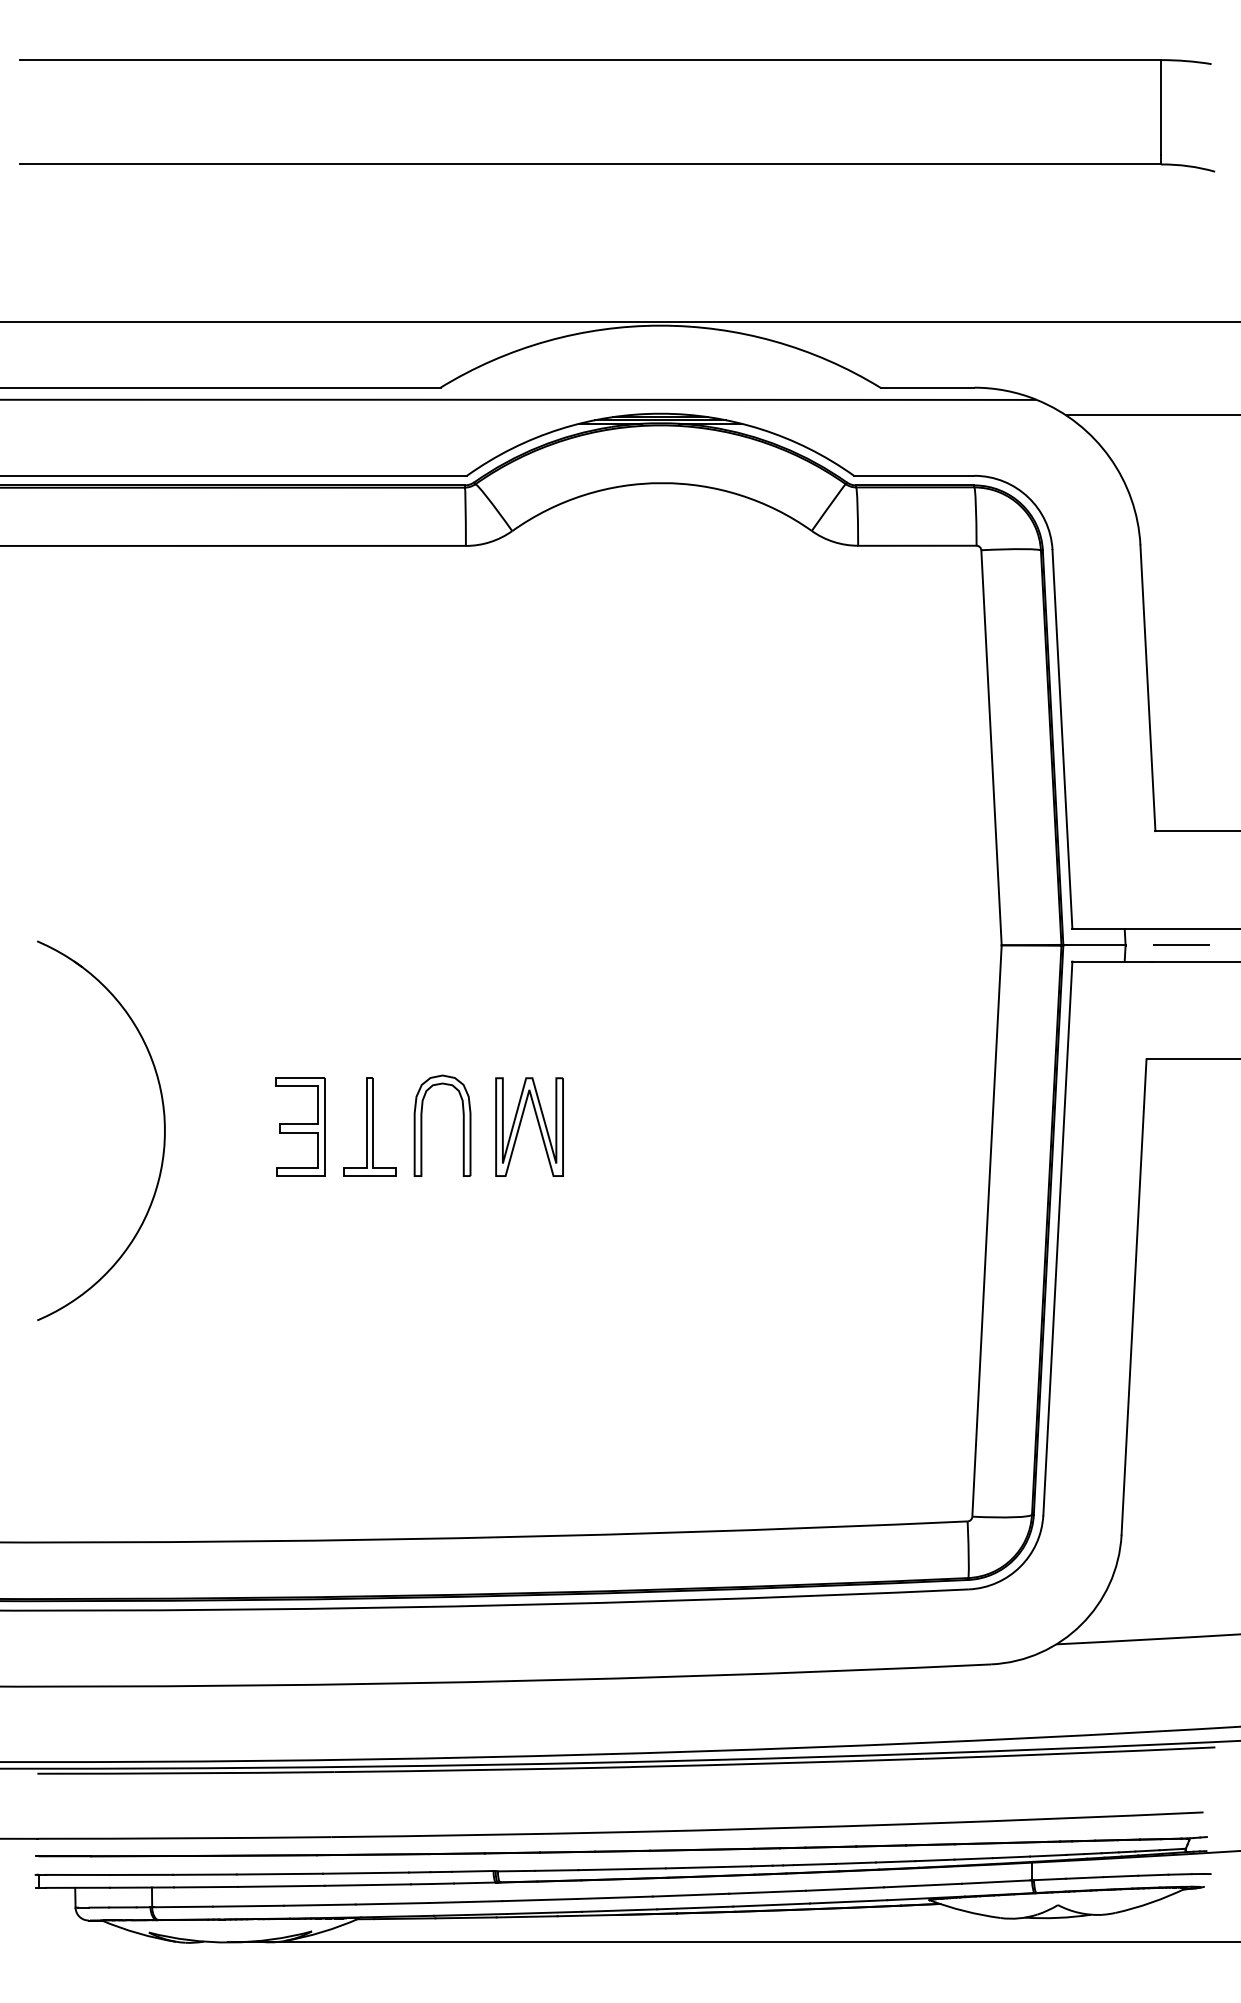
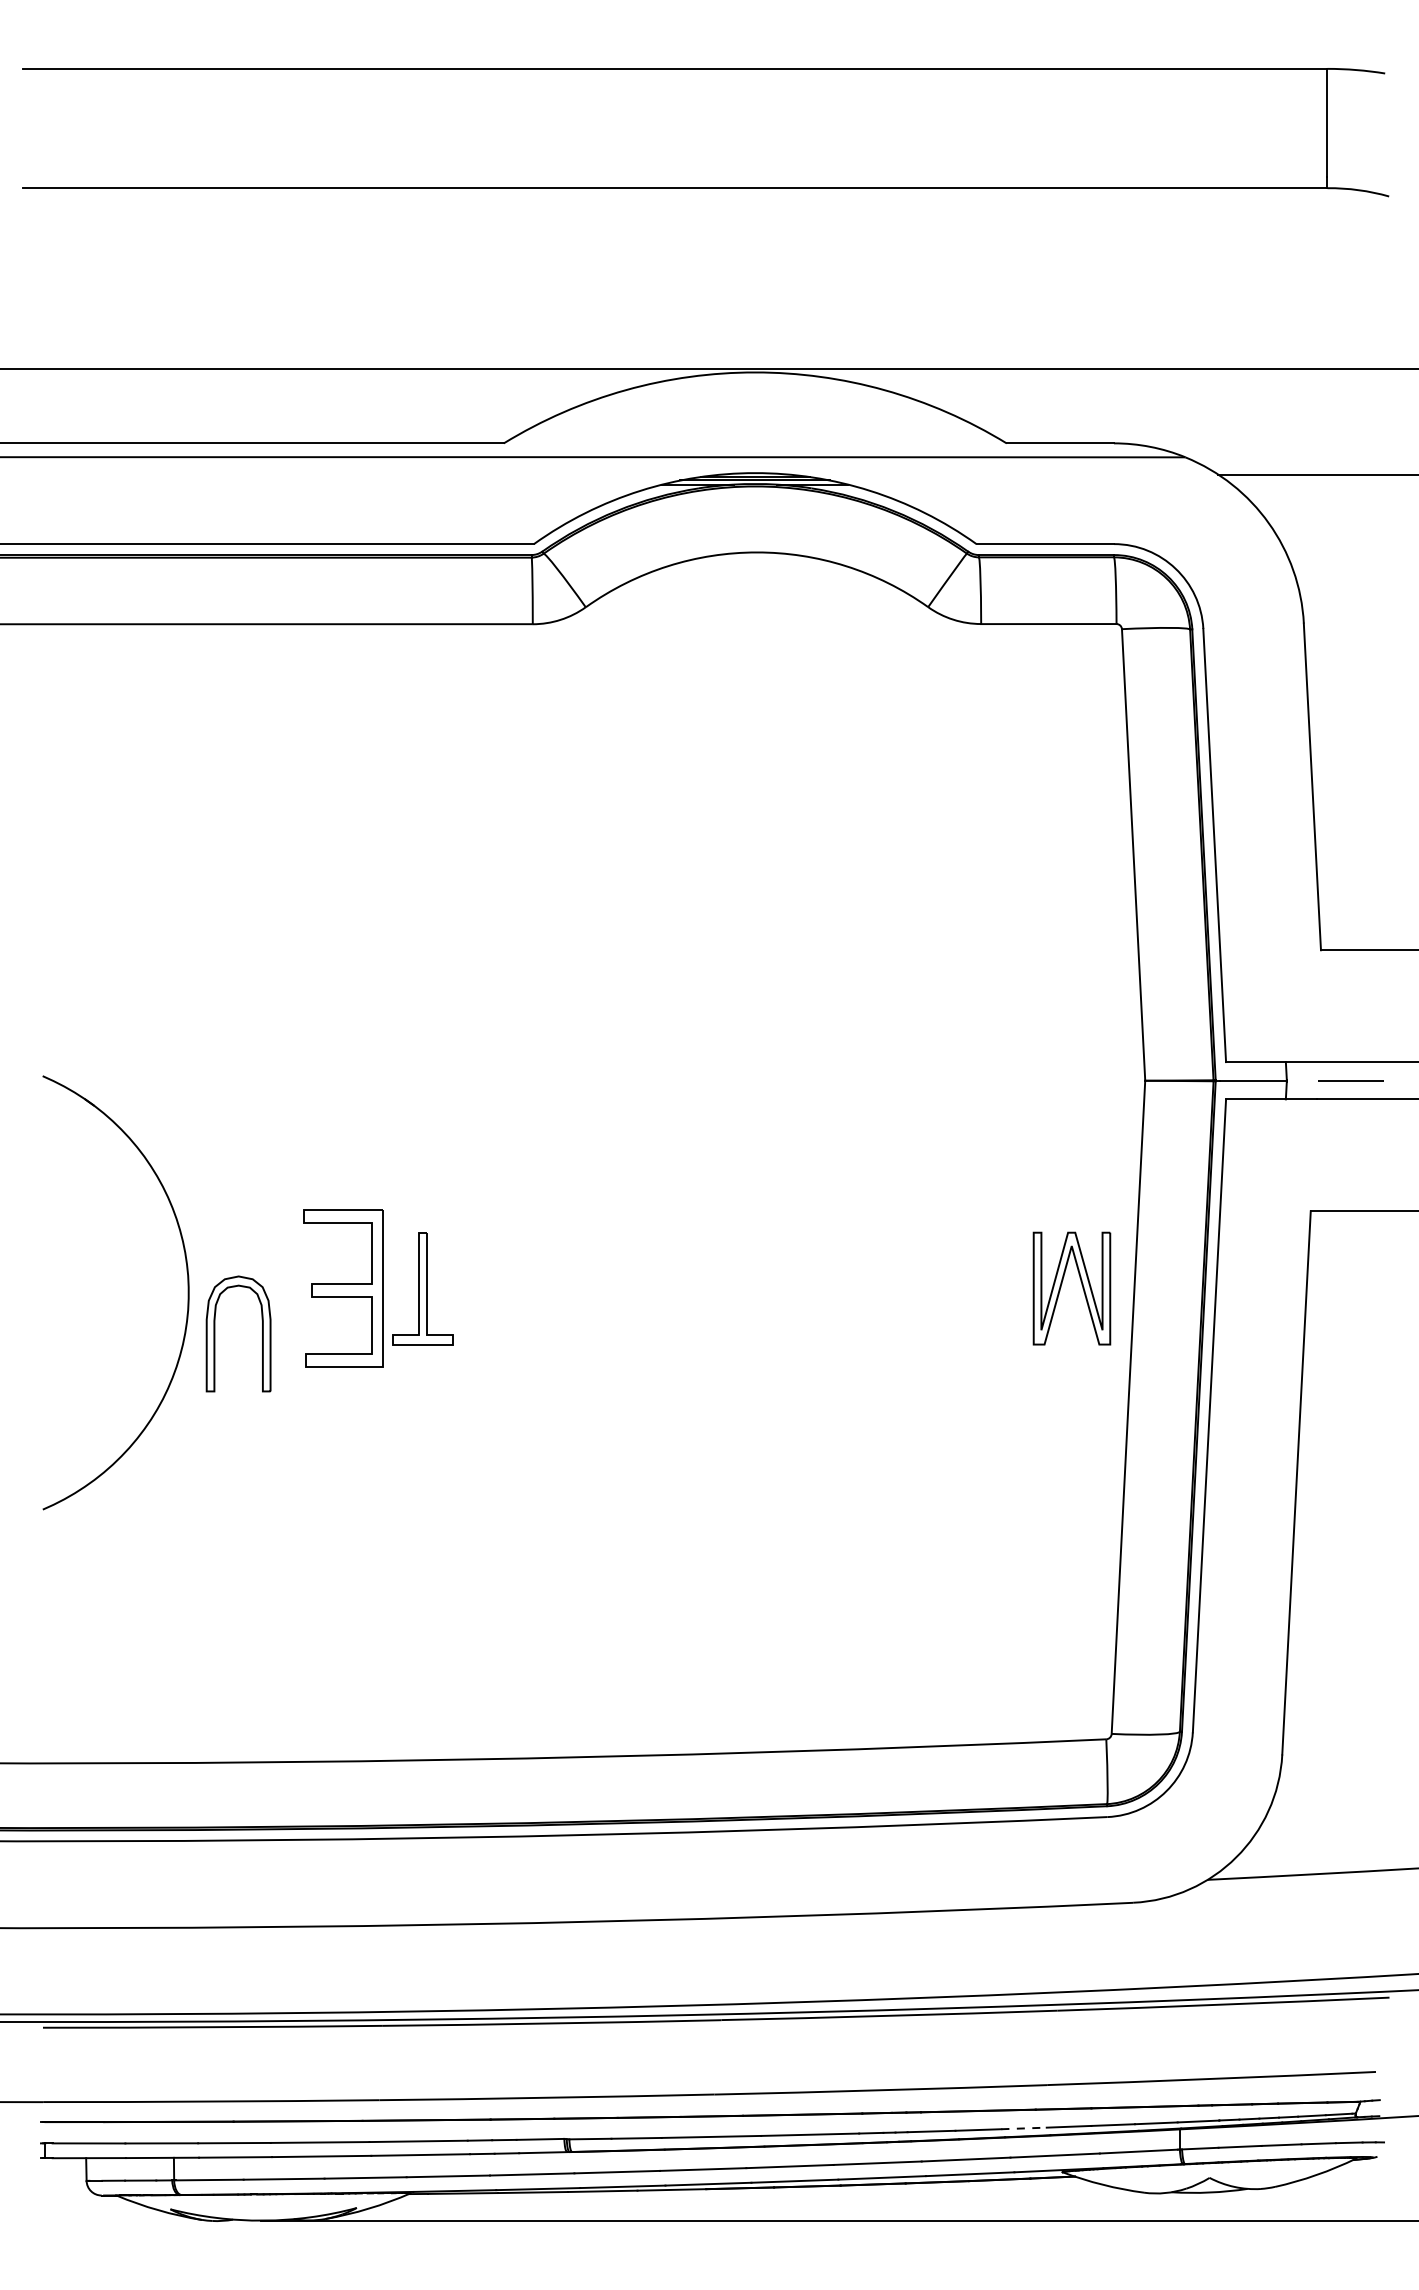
part: (521, 1123) -> (1062, 1284), moved
part: (422, 1125) -> (215, 1333), moved
part: (300, 1126) -> (343, 1287), size x1.4
line: (895, 1861) -> (1023, 2128), solid -> dashed

